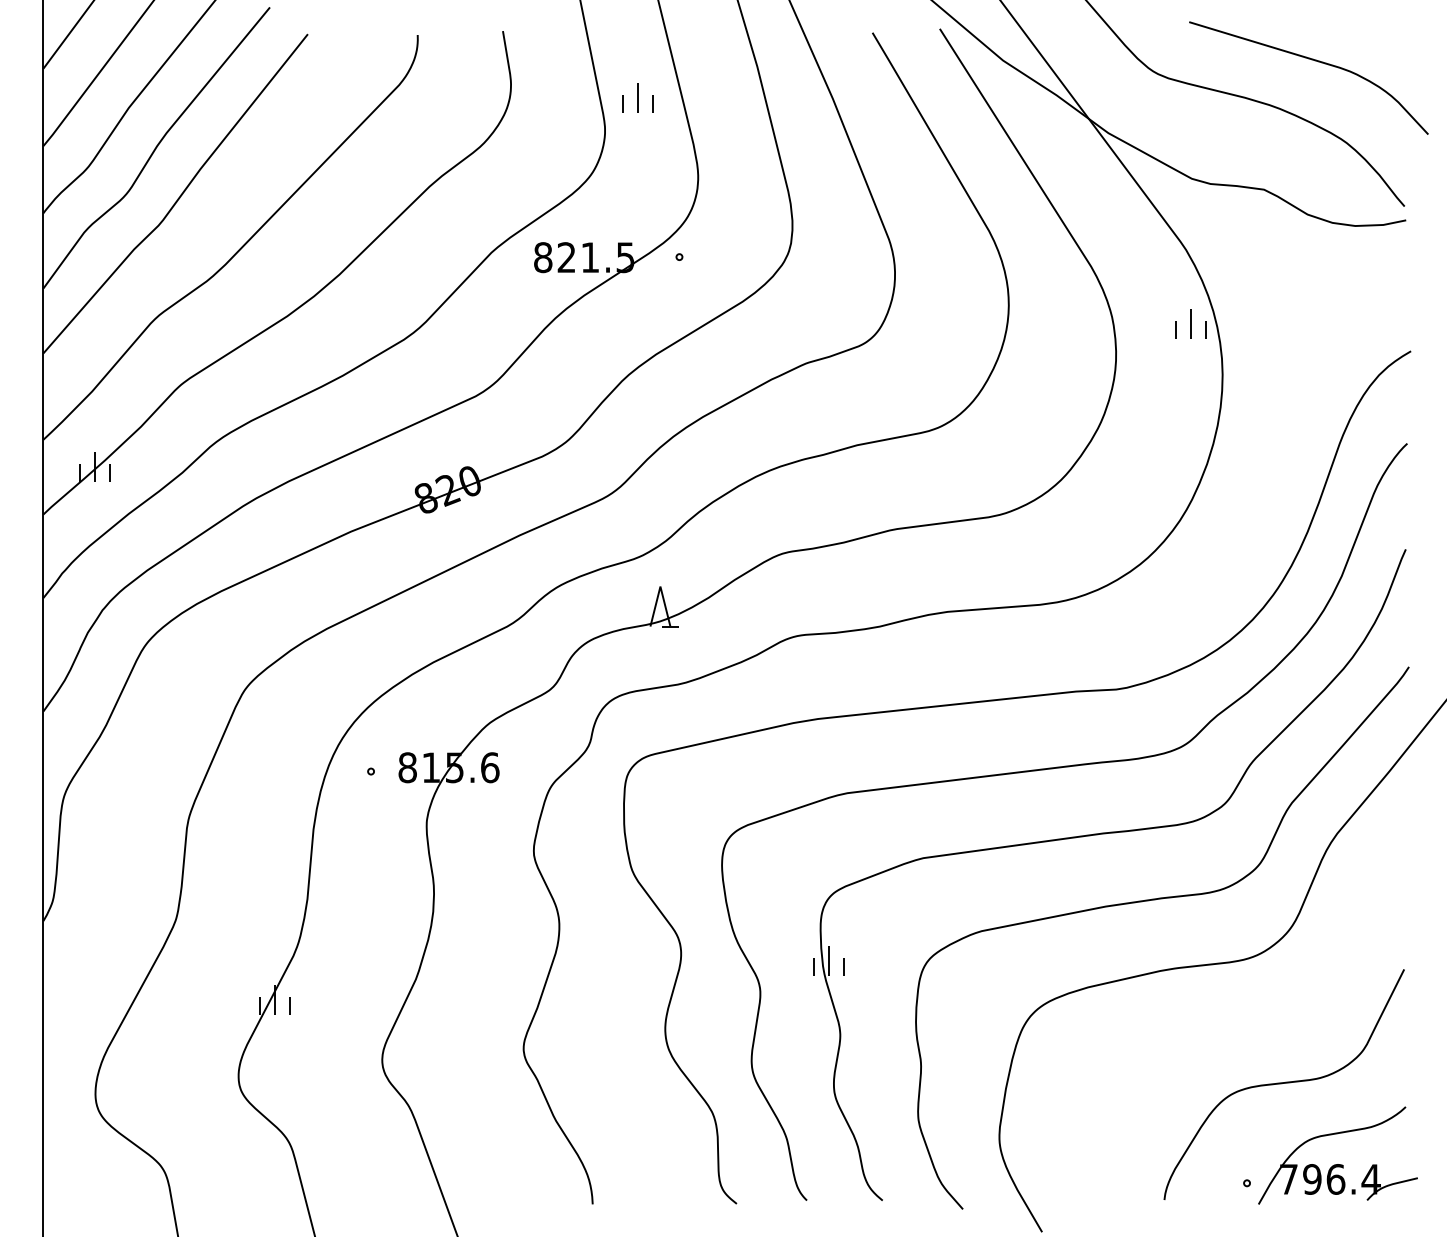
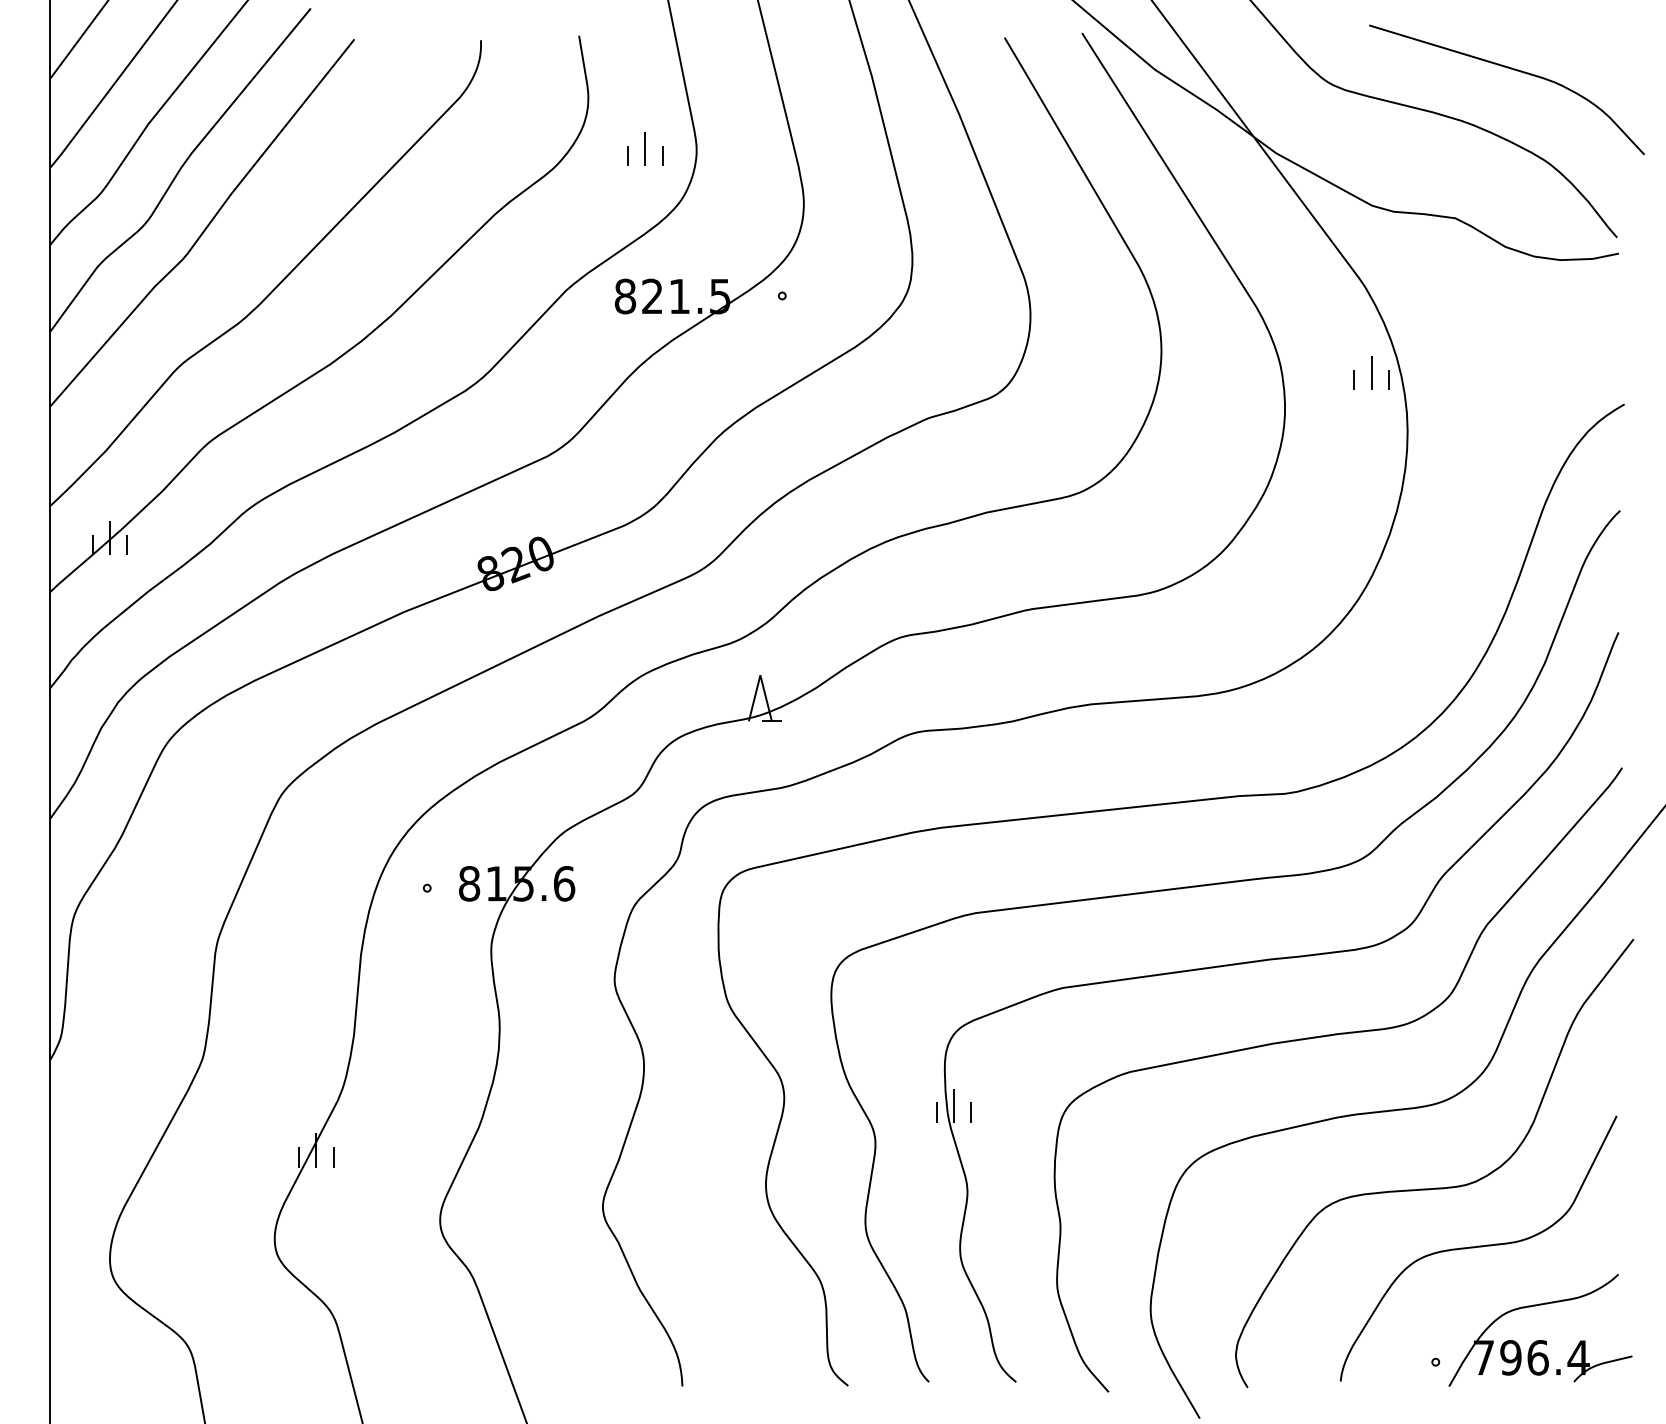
part: (637, 97) -> (645, 149), moved
curve: (1245, 1031) -> (1433, 1187), added

